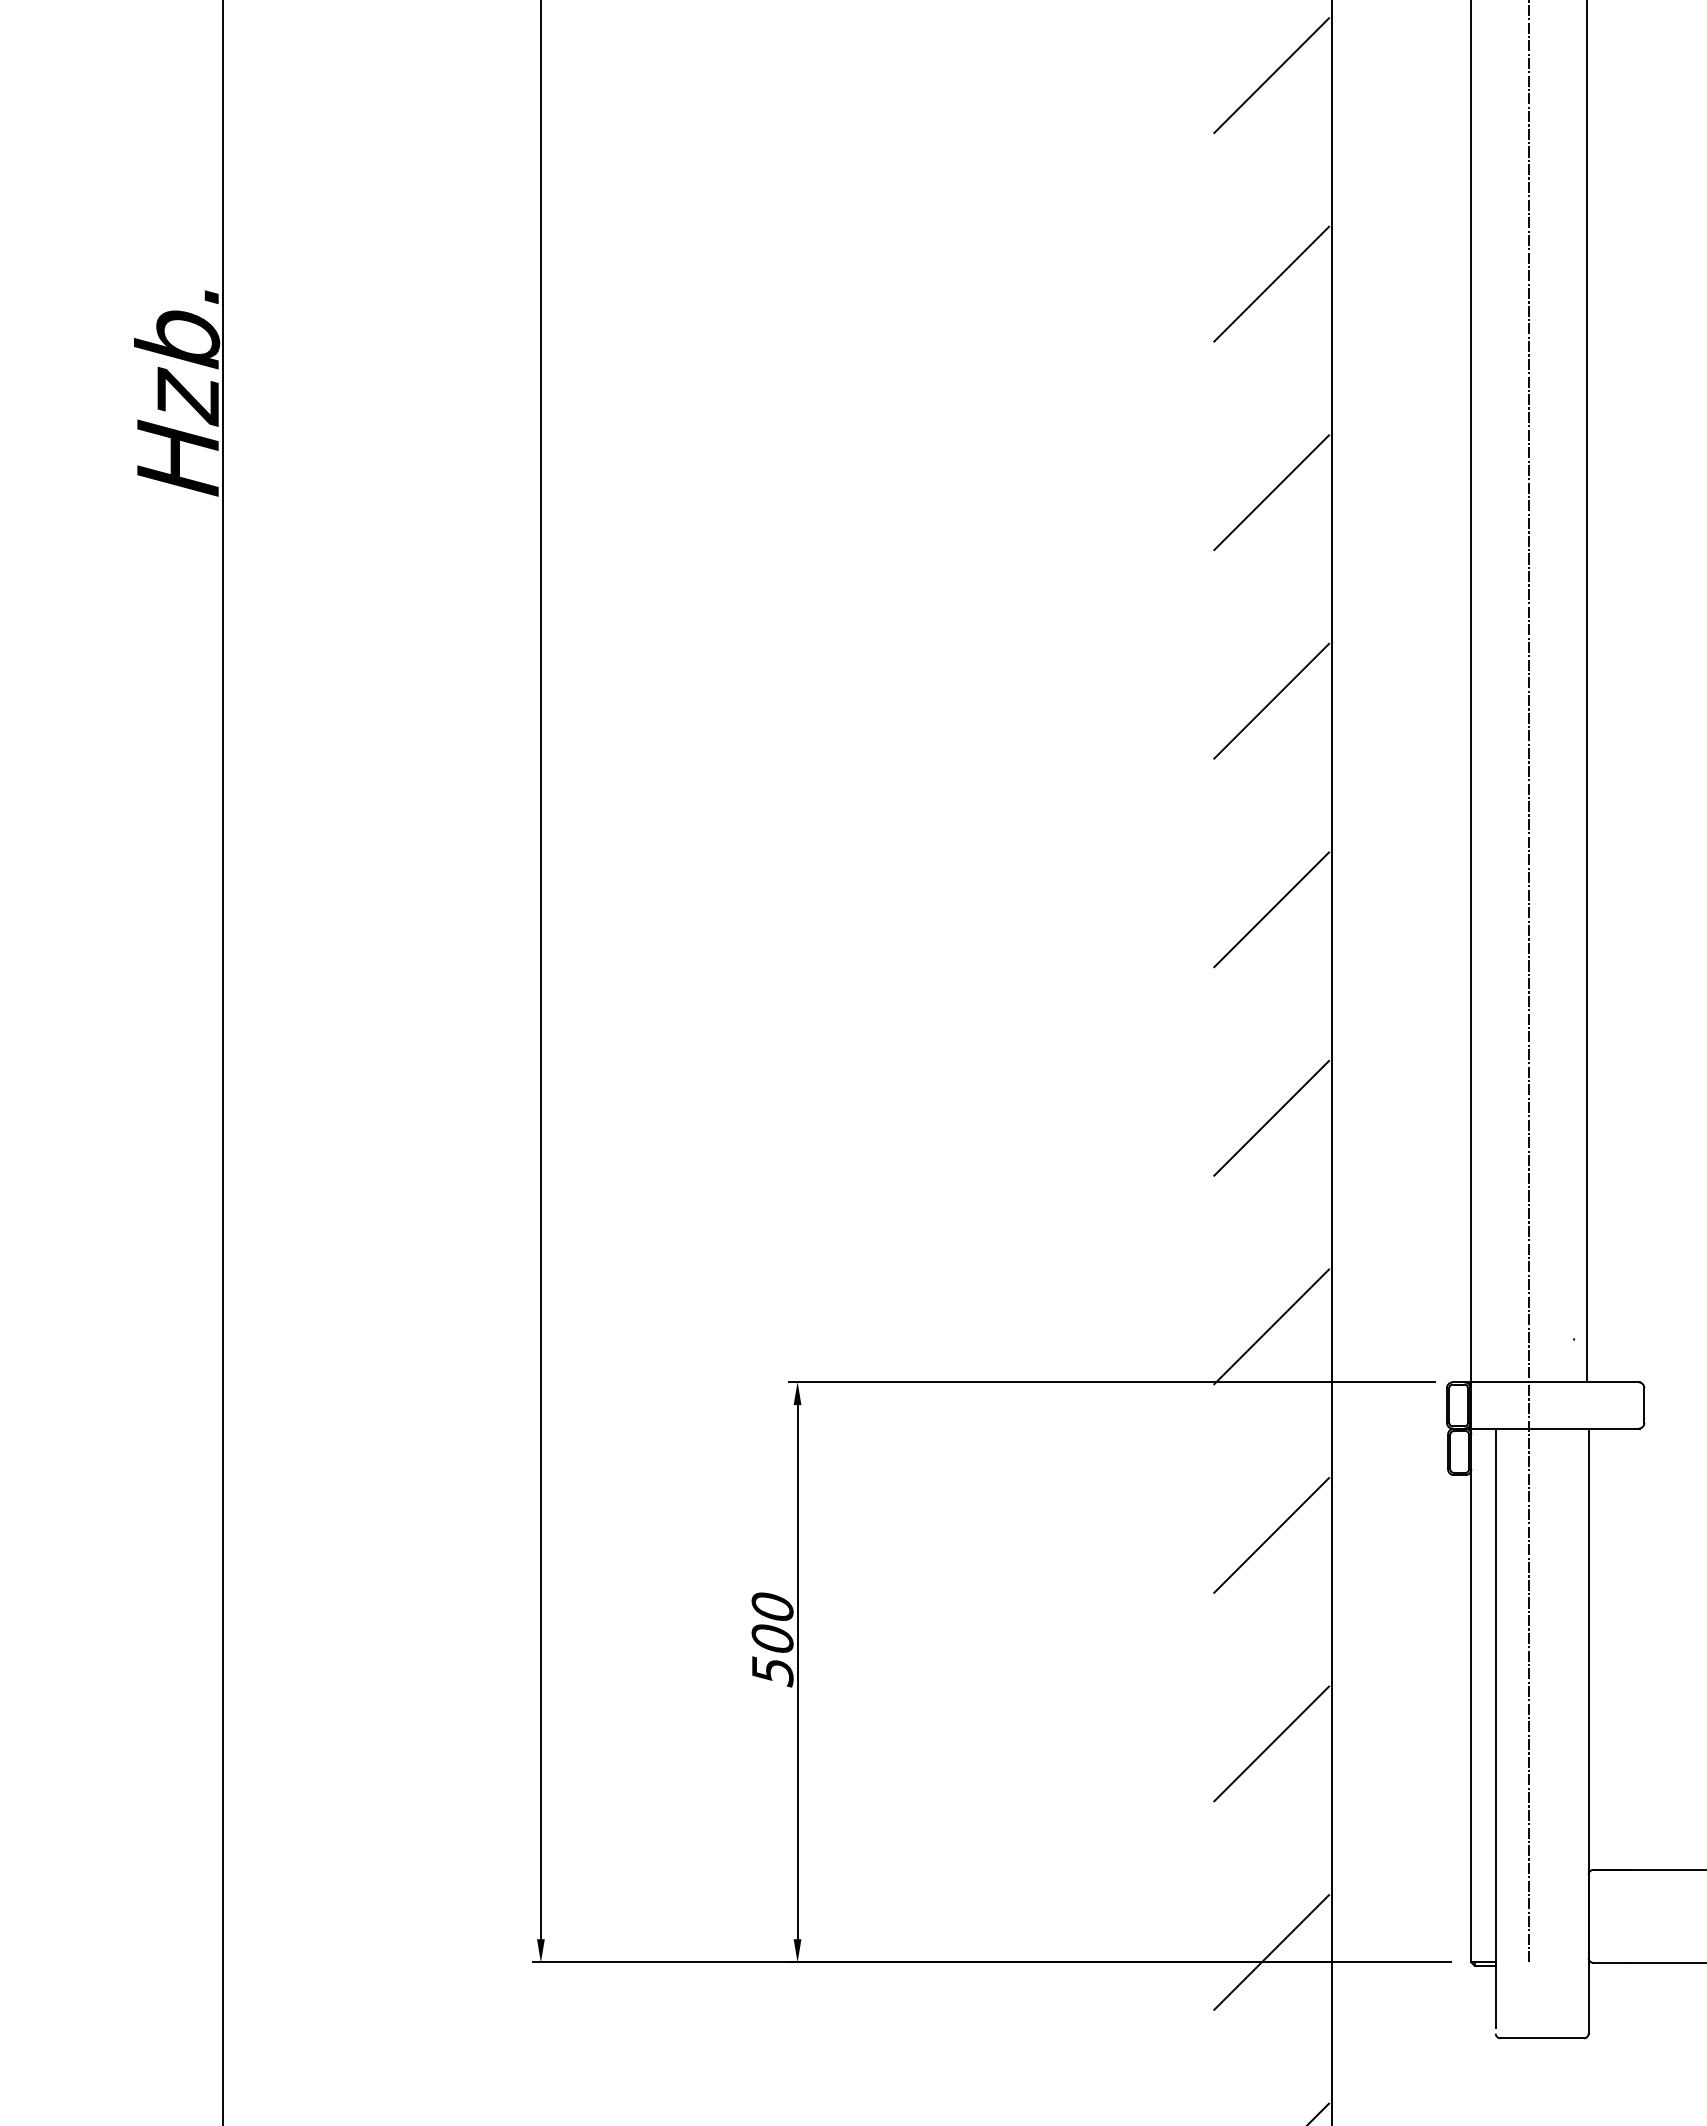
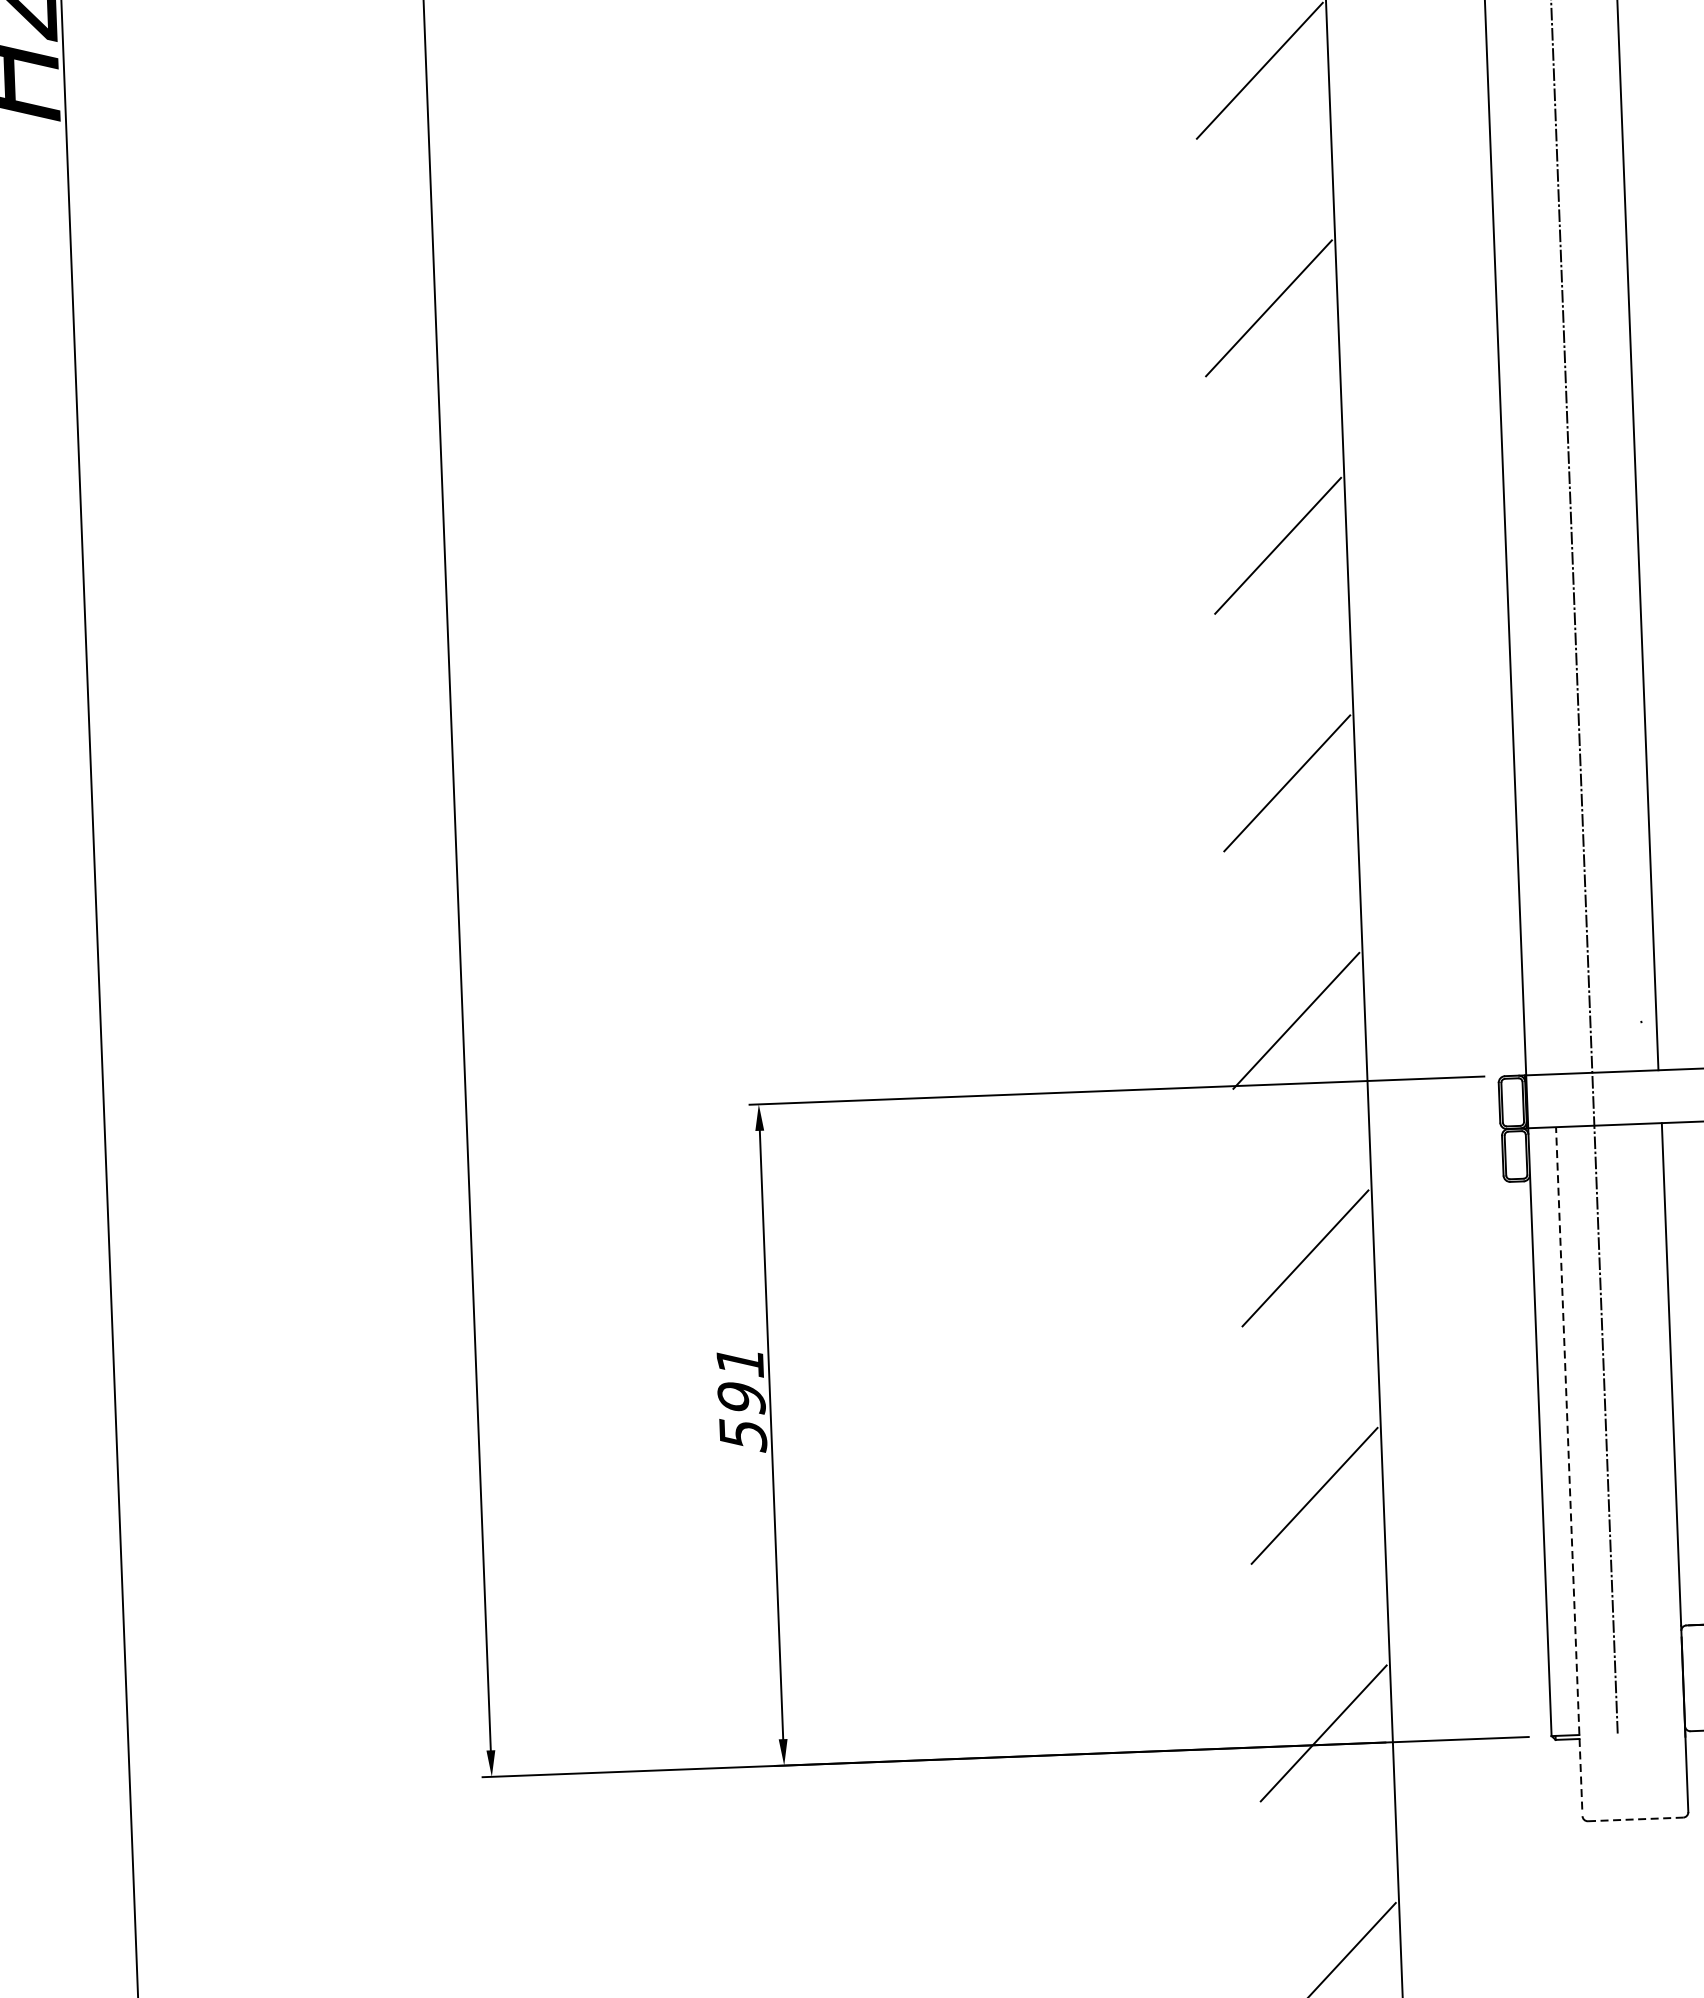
text: (772, 1623) -> (740, 1380), 500 -> 591
line: (1495, 1728) -> (1568, 1468), solid -> dashed
line: (1542, 2038) -> (1635, 1819), solid -> dashed

